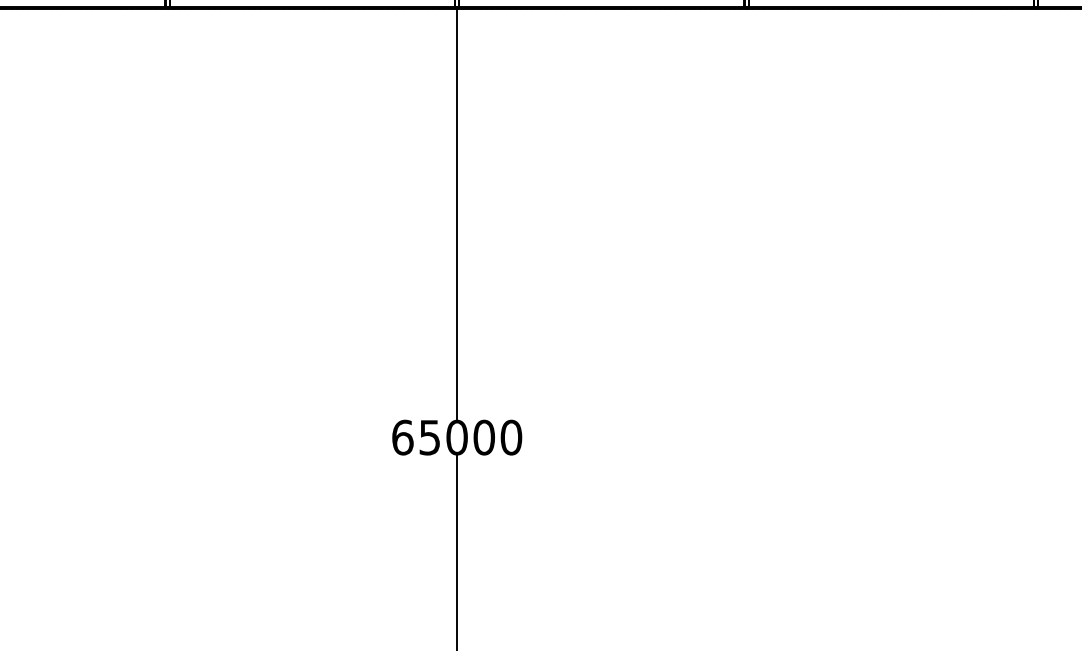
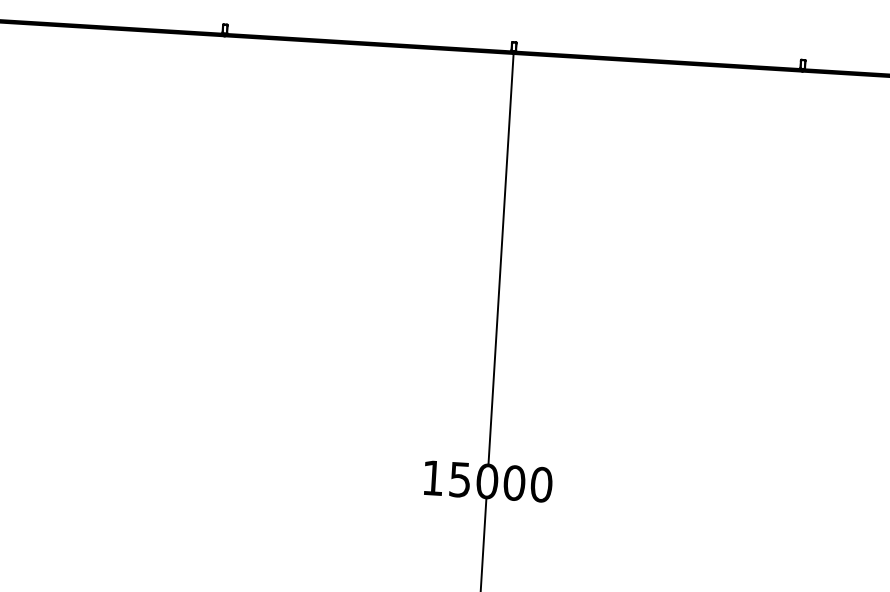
text: (402, 437) -> (432, 477), 65000 -> 15000

